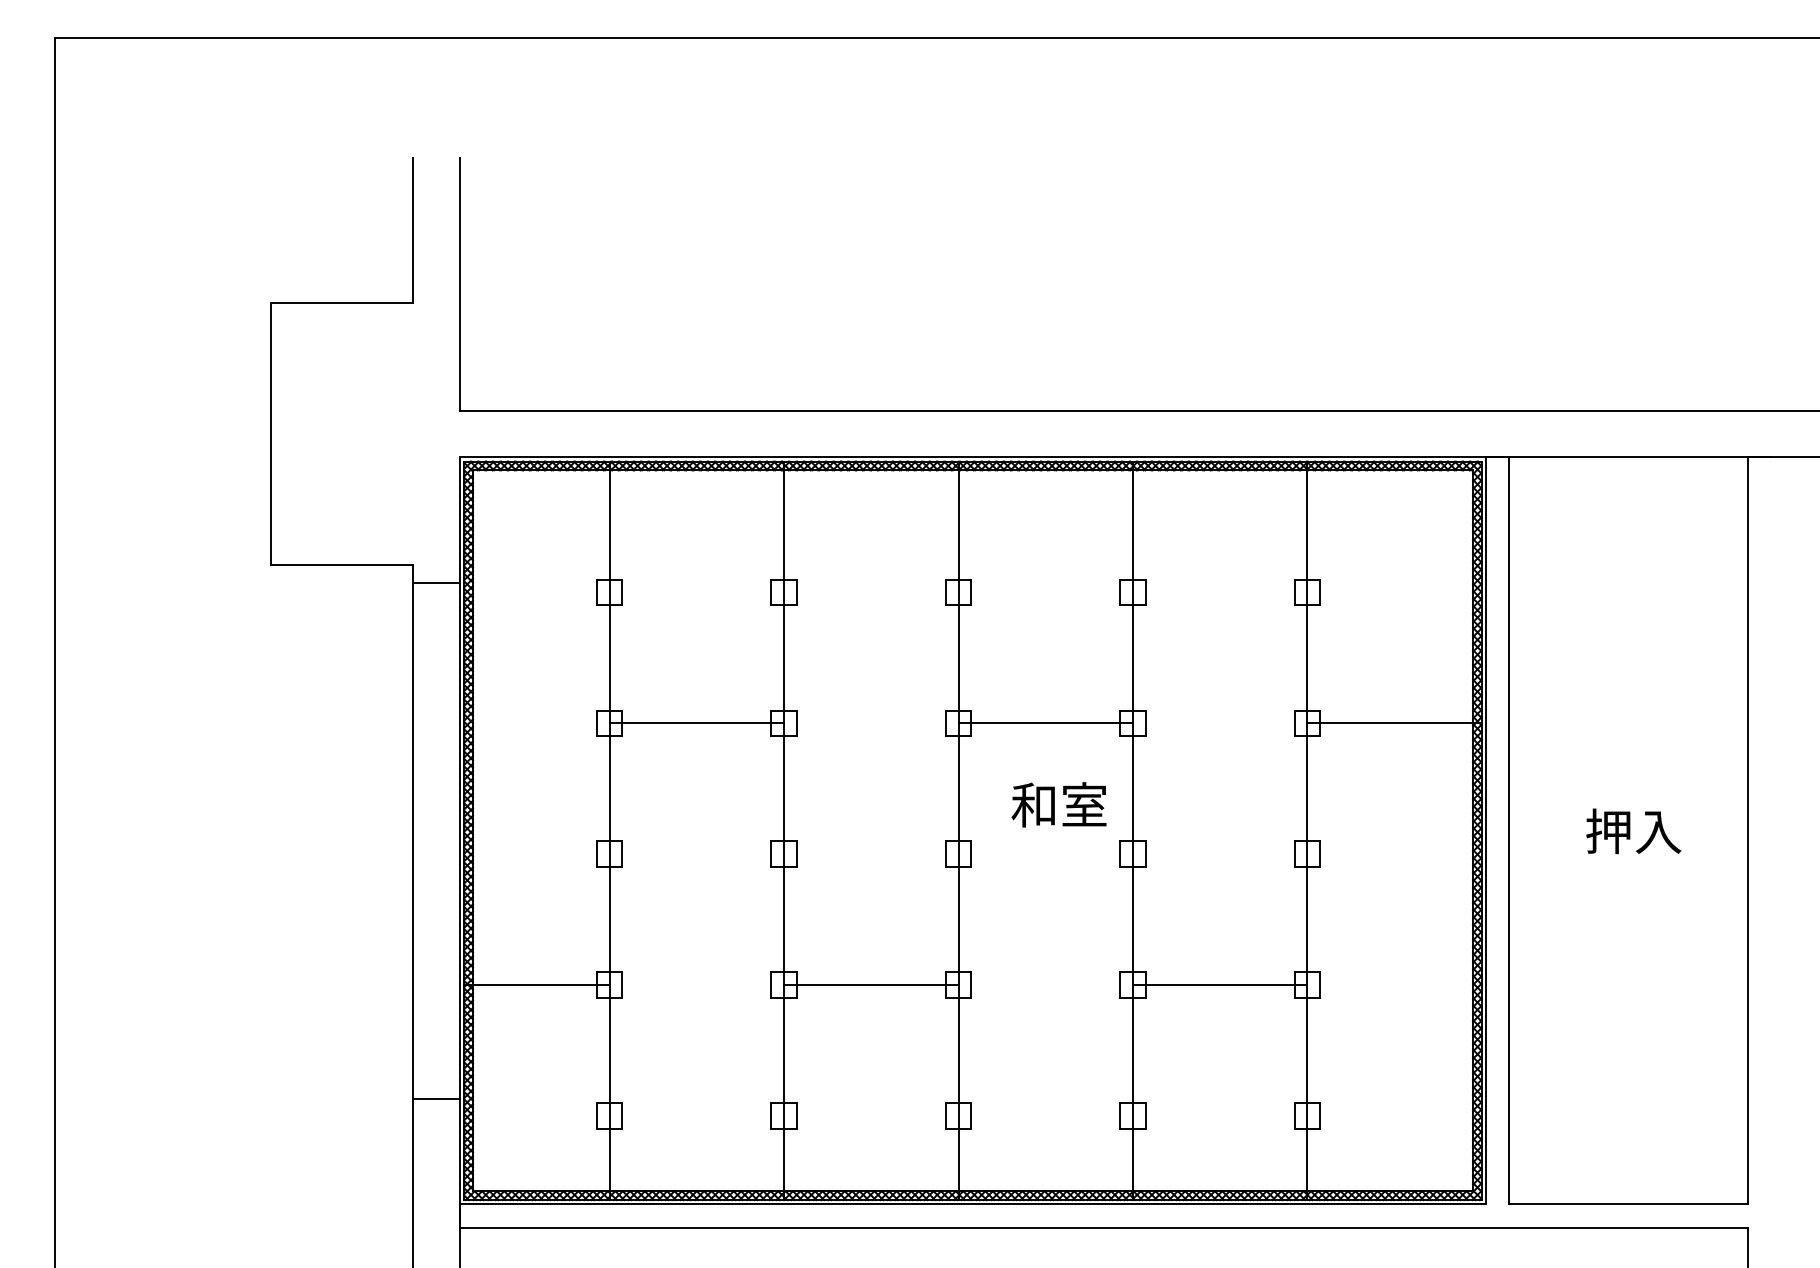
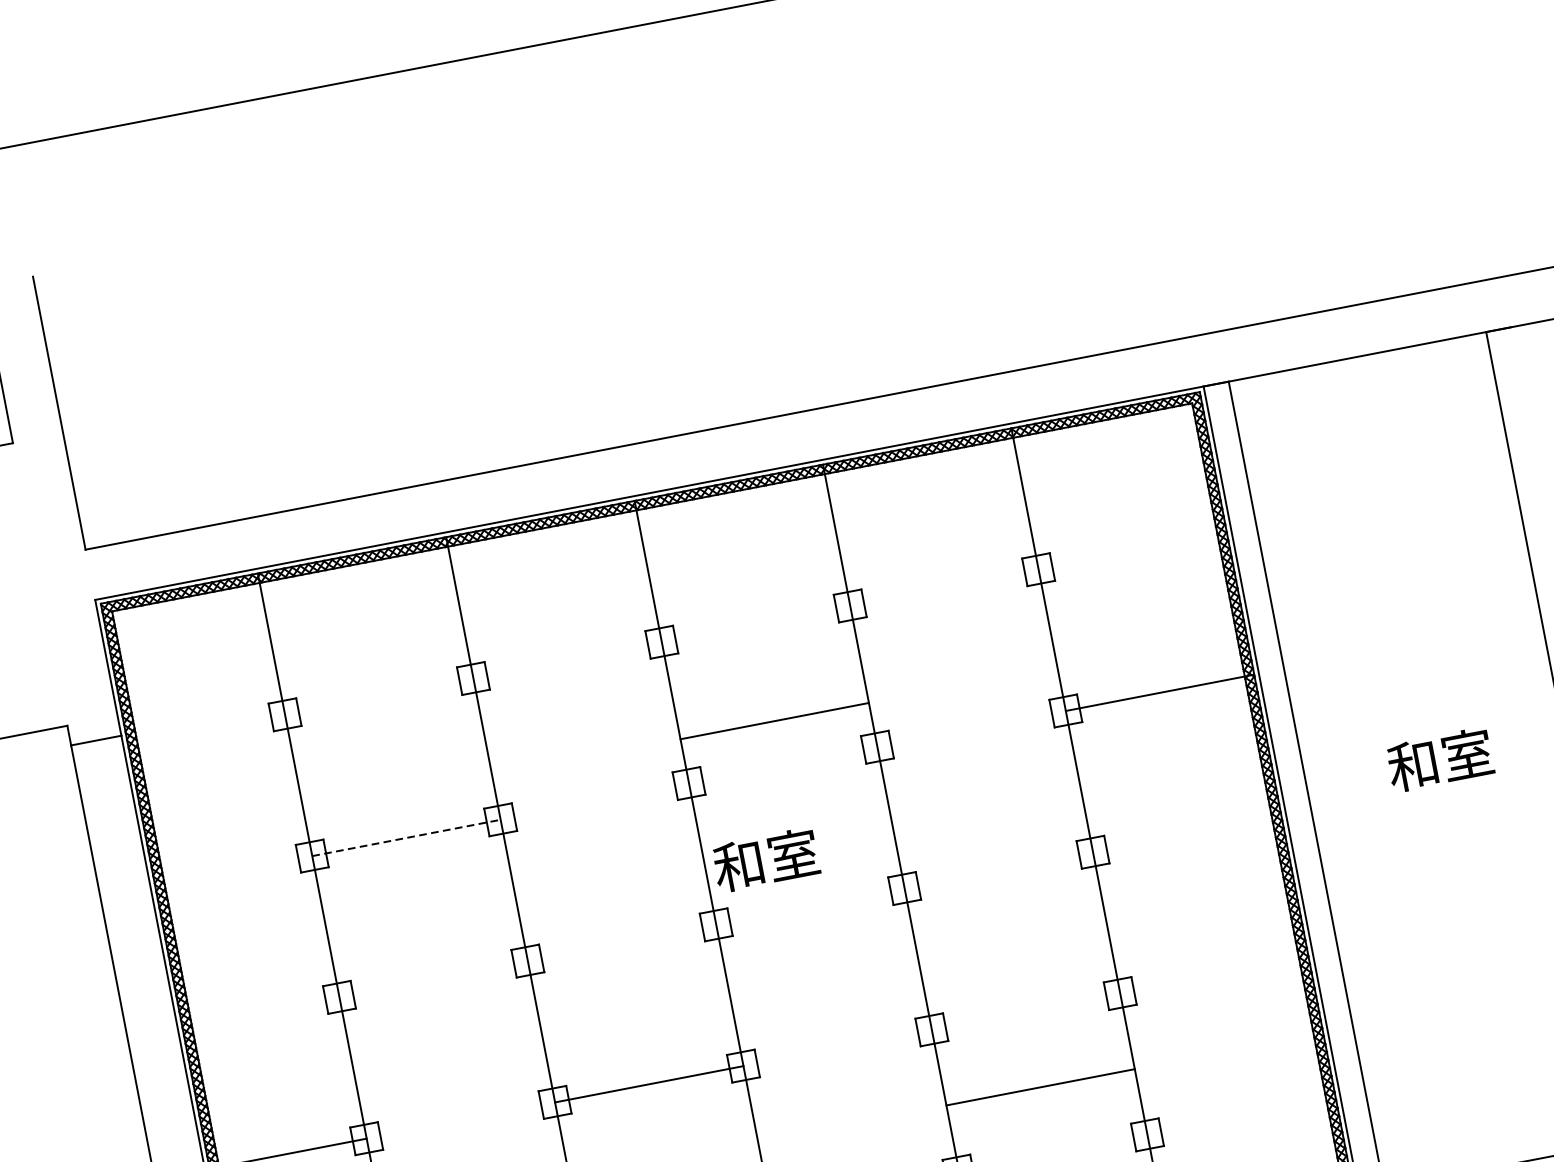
line: (697, 723) -> (407, 838), solid -> dashed
line: (1045, 723) -> (774, 721), moved
text: (1058, 804) -> (765, 859), moved
text: (1633, 831) -> (1440, 760), 押入 -> 和室
line: (1219, 984) -> (1039, 1086), moved

